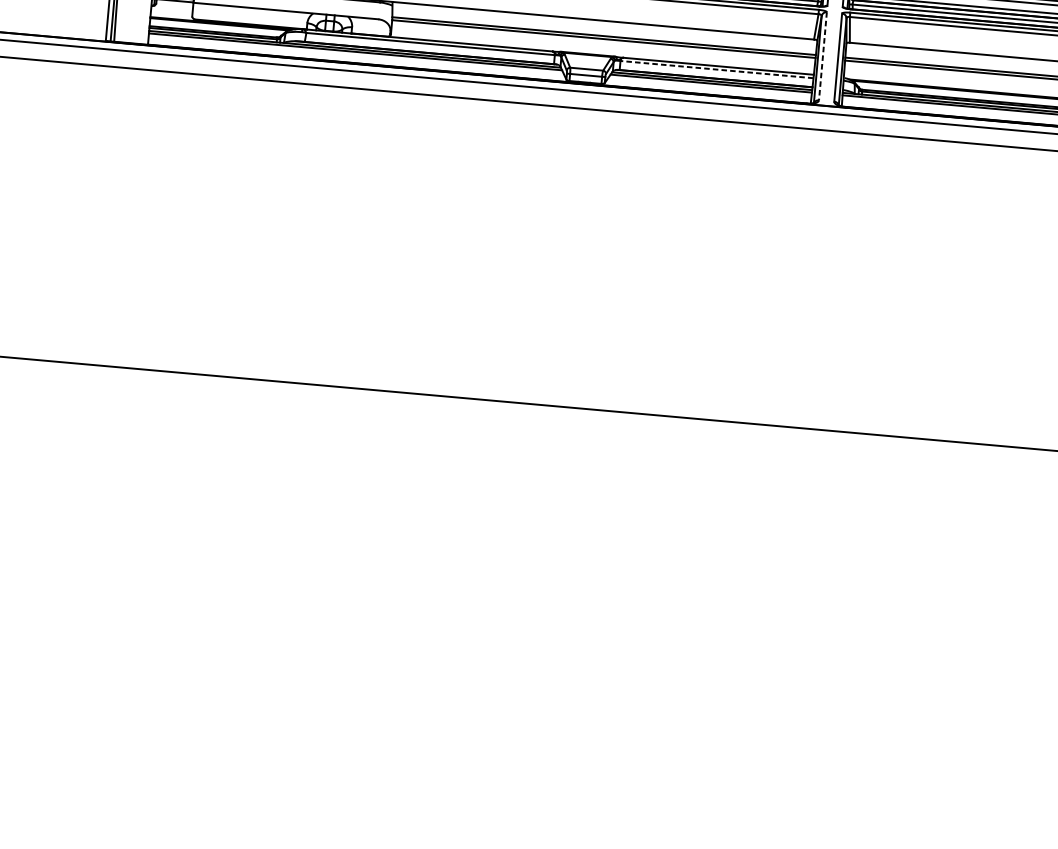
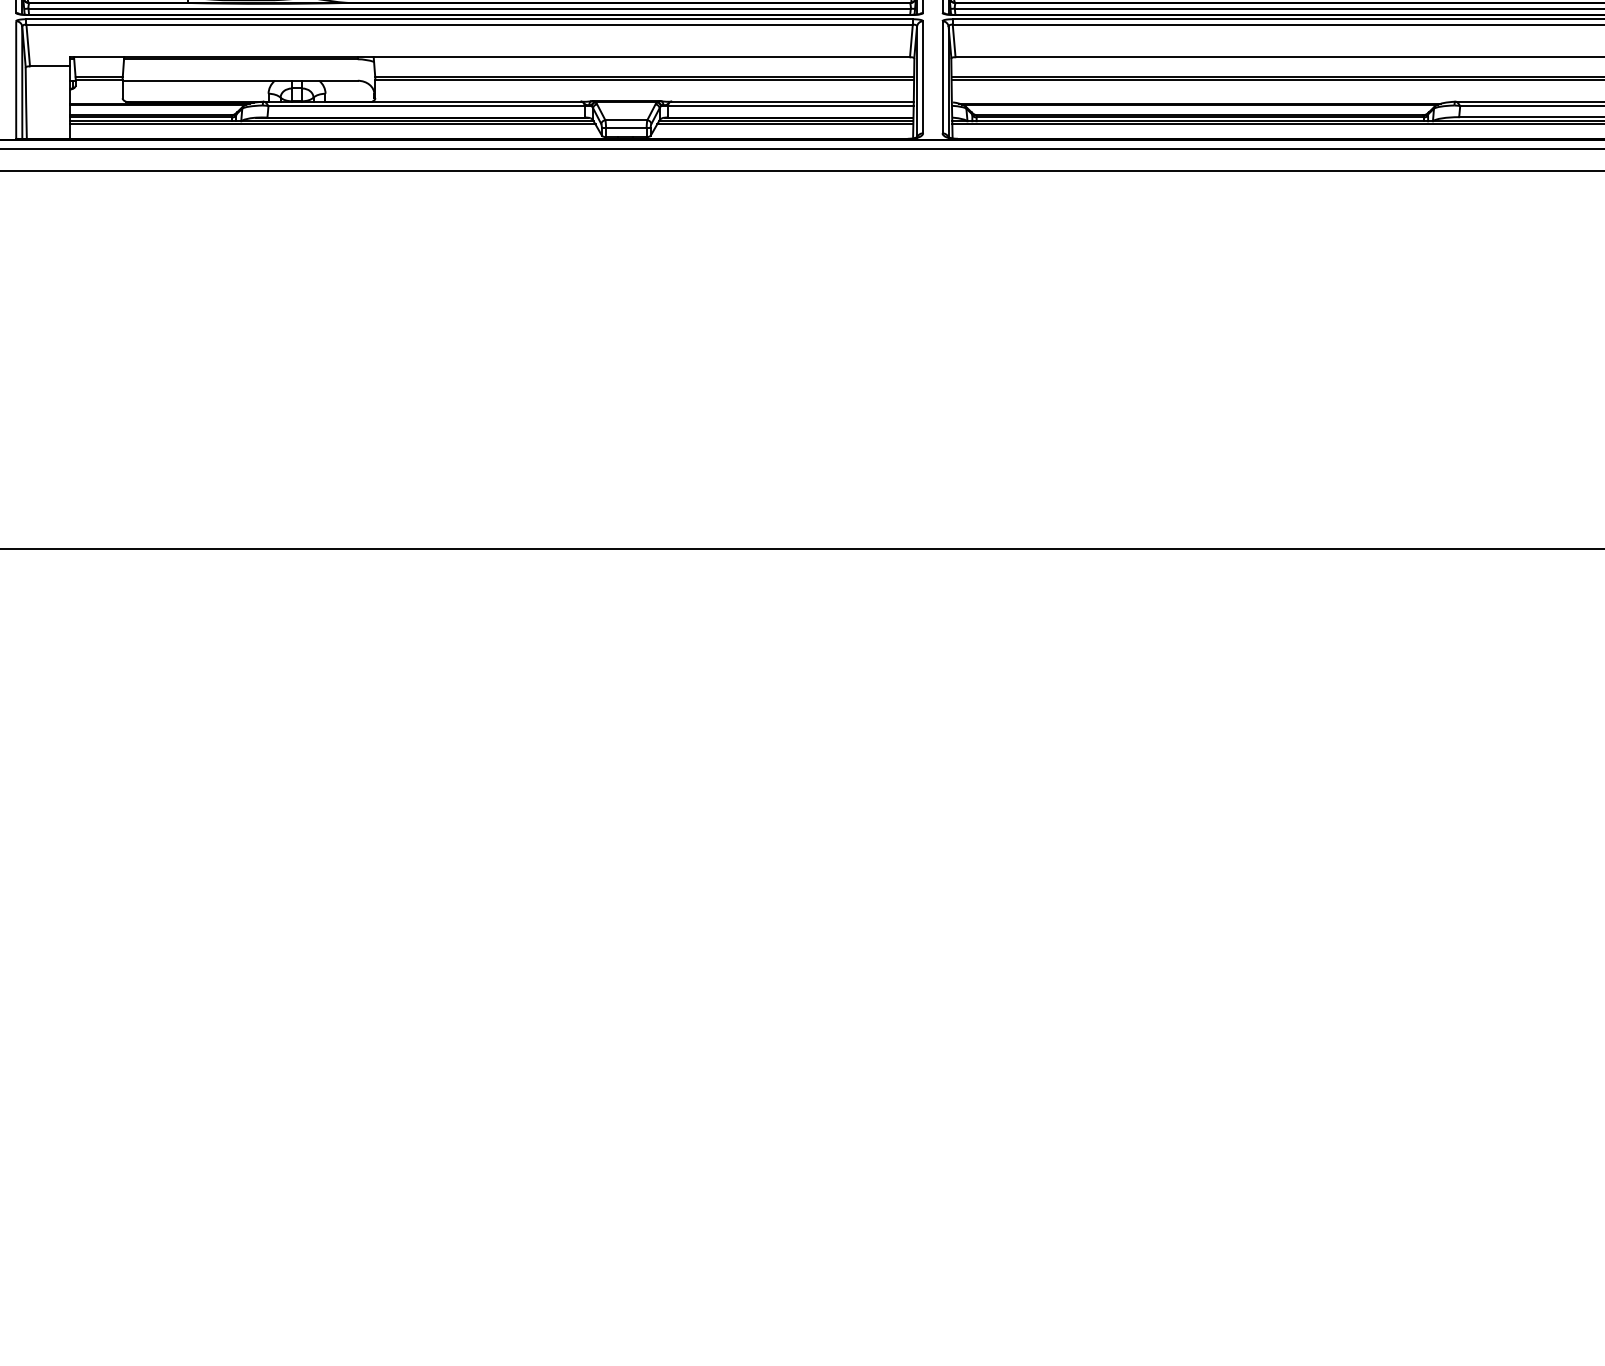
line: (823, 56) -> (923, 77), dashed -> solid
line: (716, 69) -> (790, 106), dashed -> solid

